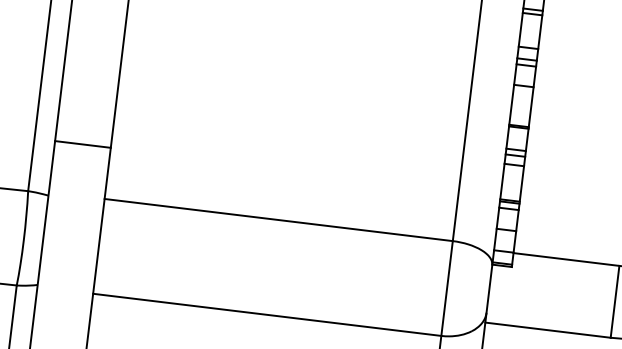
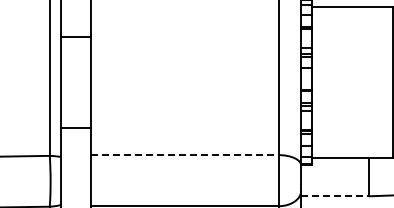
line: (278, 220) -> (184, 155), solid -> dashed
line: (547, 330) -> (334, 196), solid -> dashed

